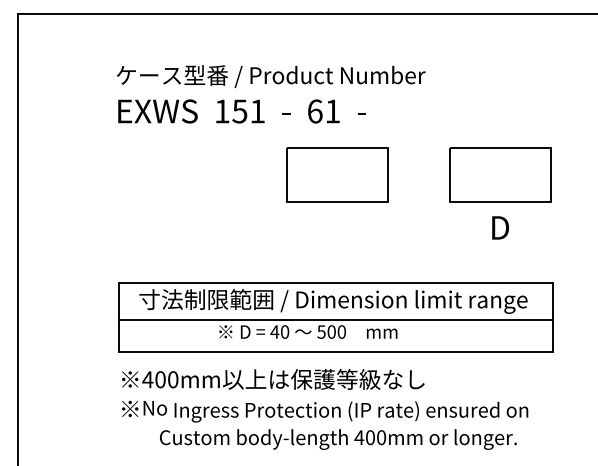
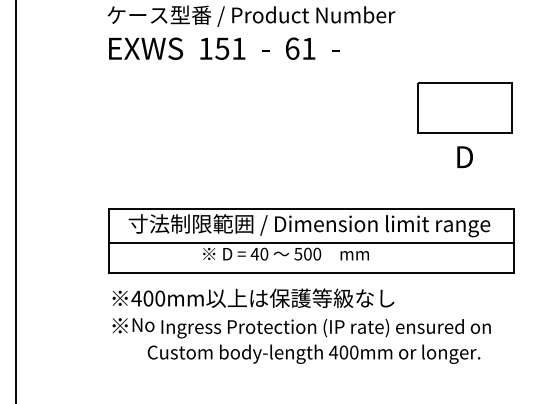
part: (337, 174) -> (313, 107), removed

